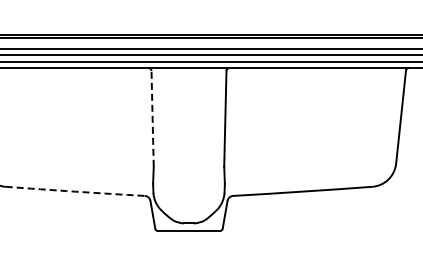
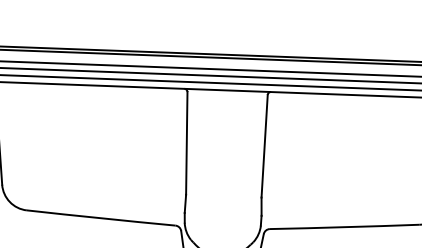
line: (152, 118) -> (186, 143), dashed -> solid
arc: (75, 191) -> (101, 218), dashed -> solid

